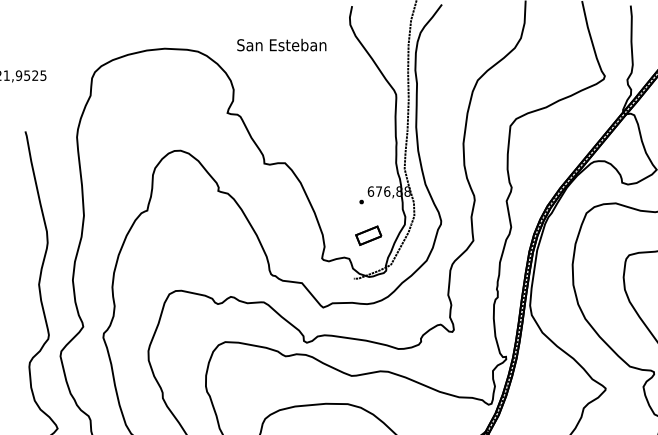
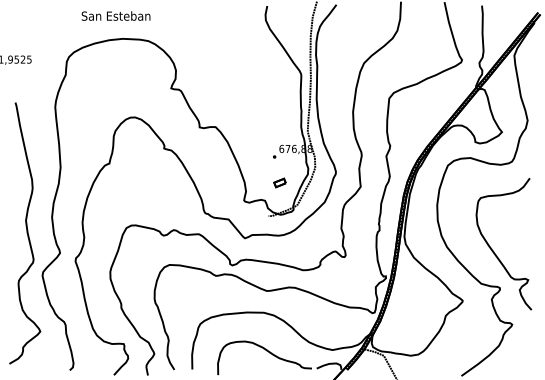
text: (281, 44) -> (115, 15), moved
part: (367, 235) -> (279, 182), size x0.6

